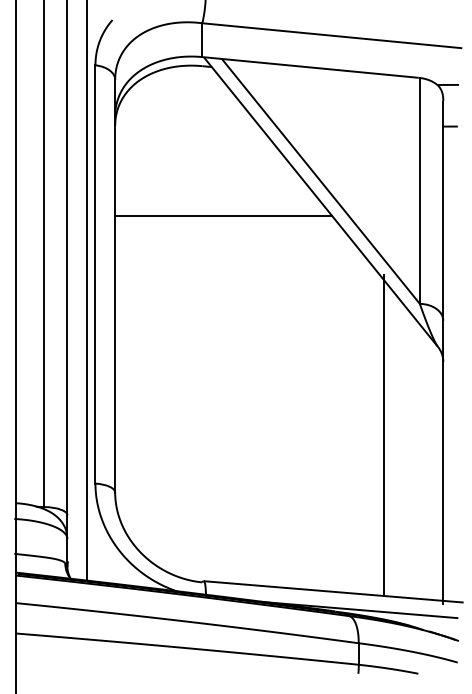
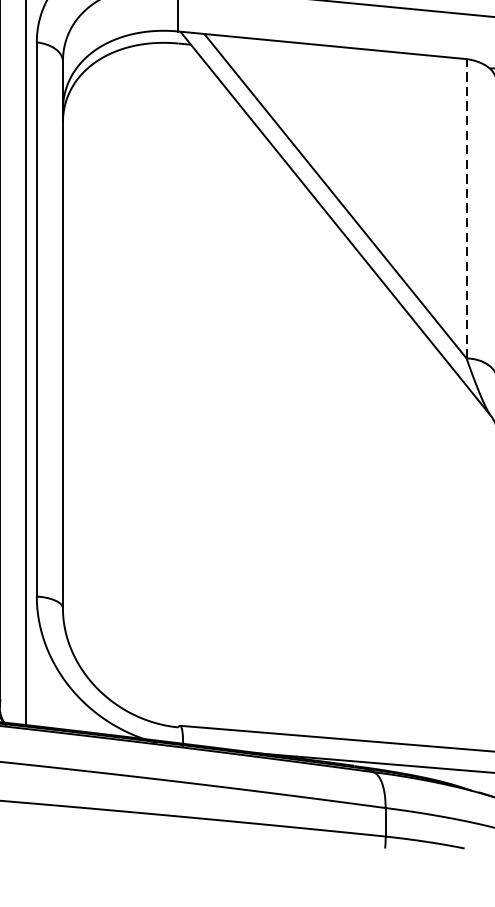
line: (419, 190) -> (466, 208), solid -> dashed
line: (223, 216) -> (206, 242), removed
line: (383, 435) -> (418, 532), removed

